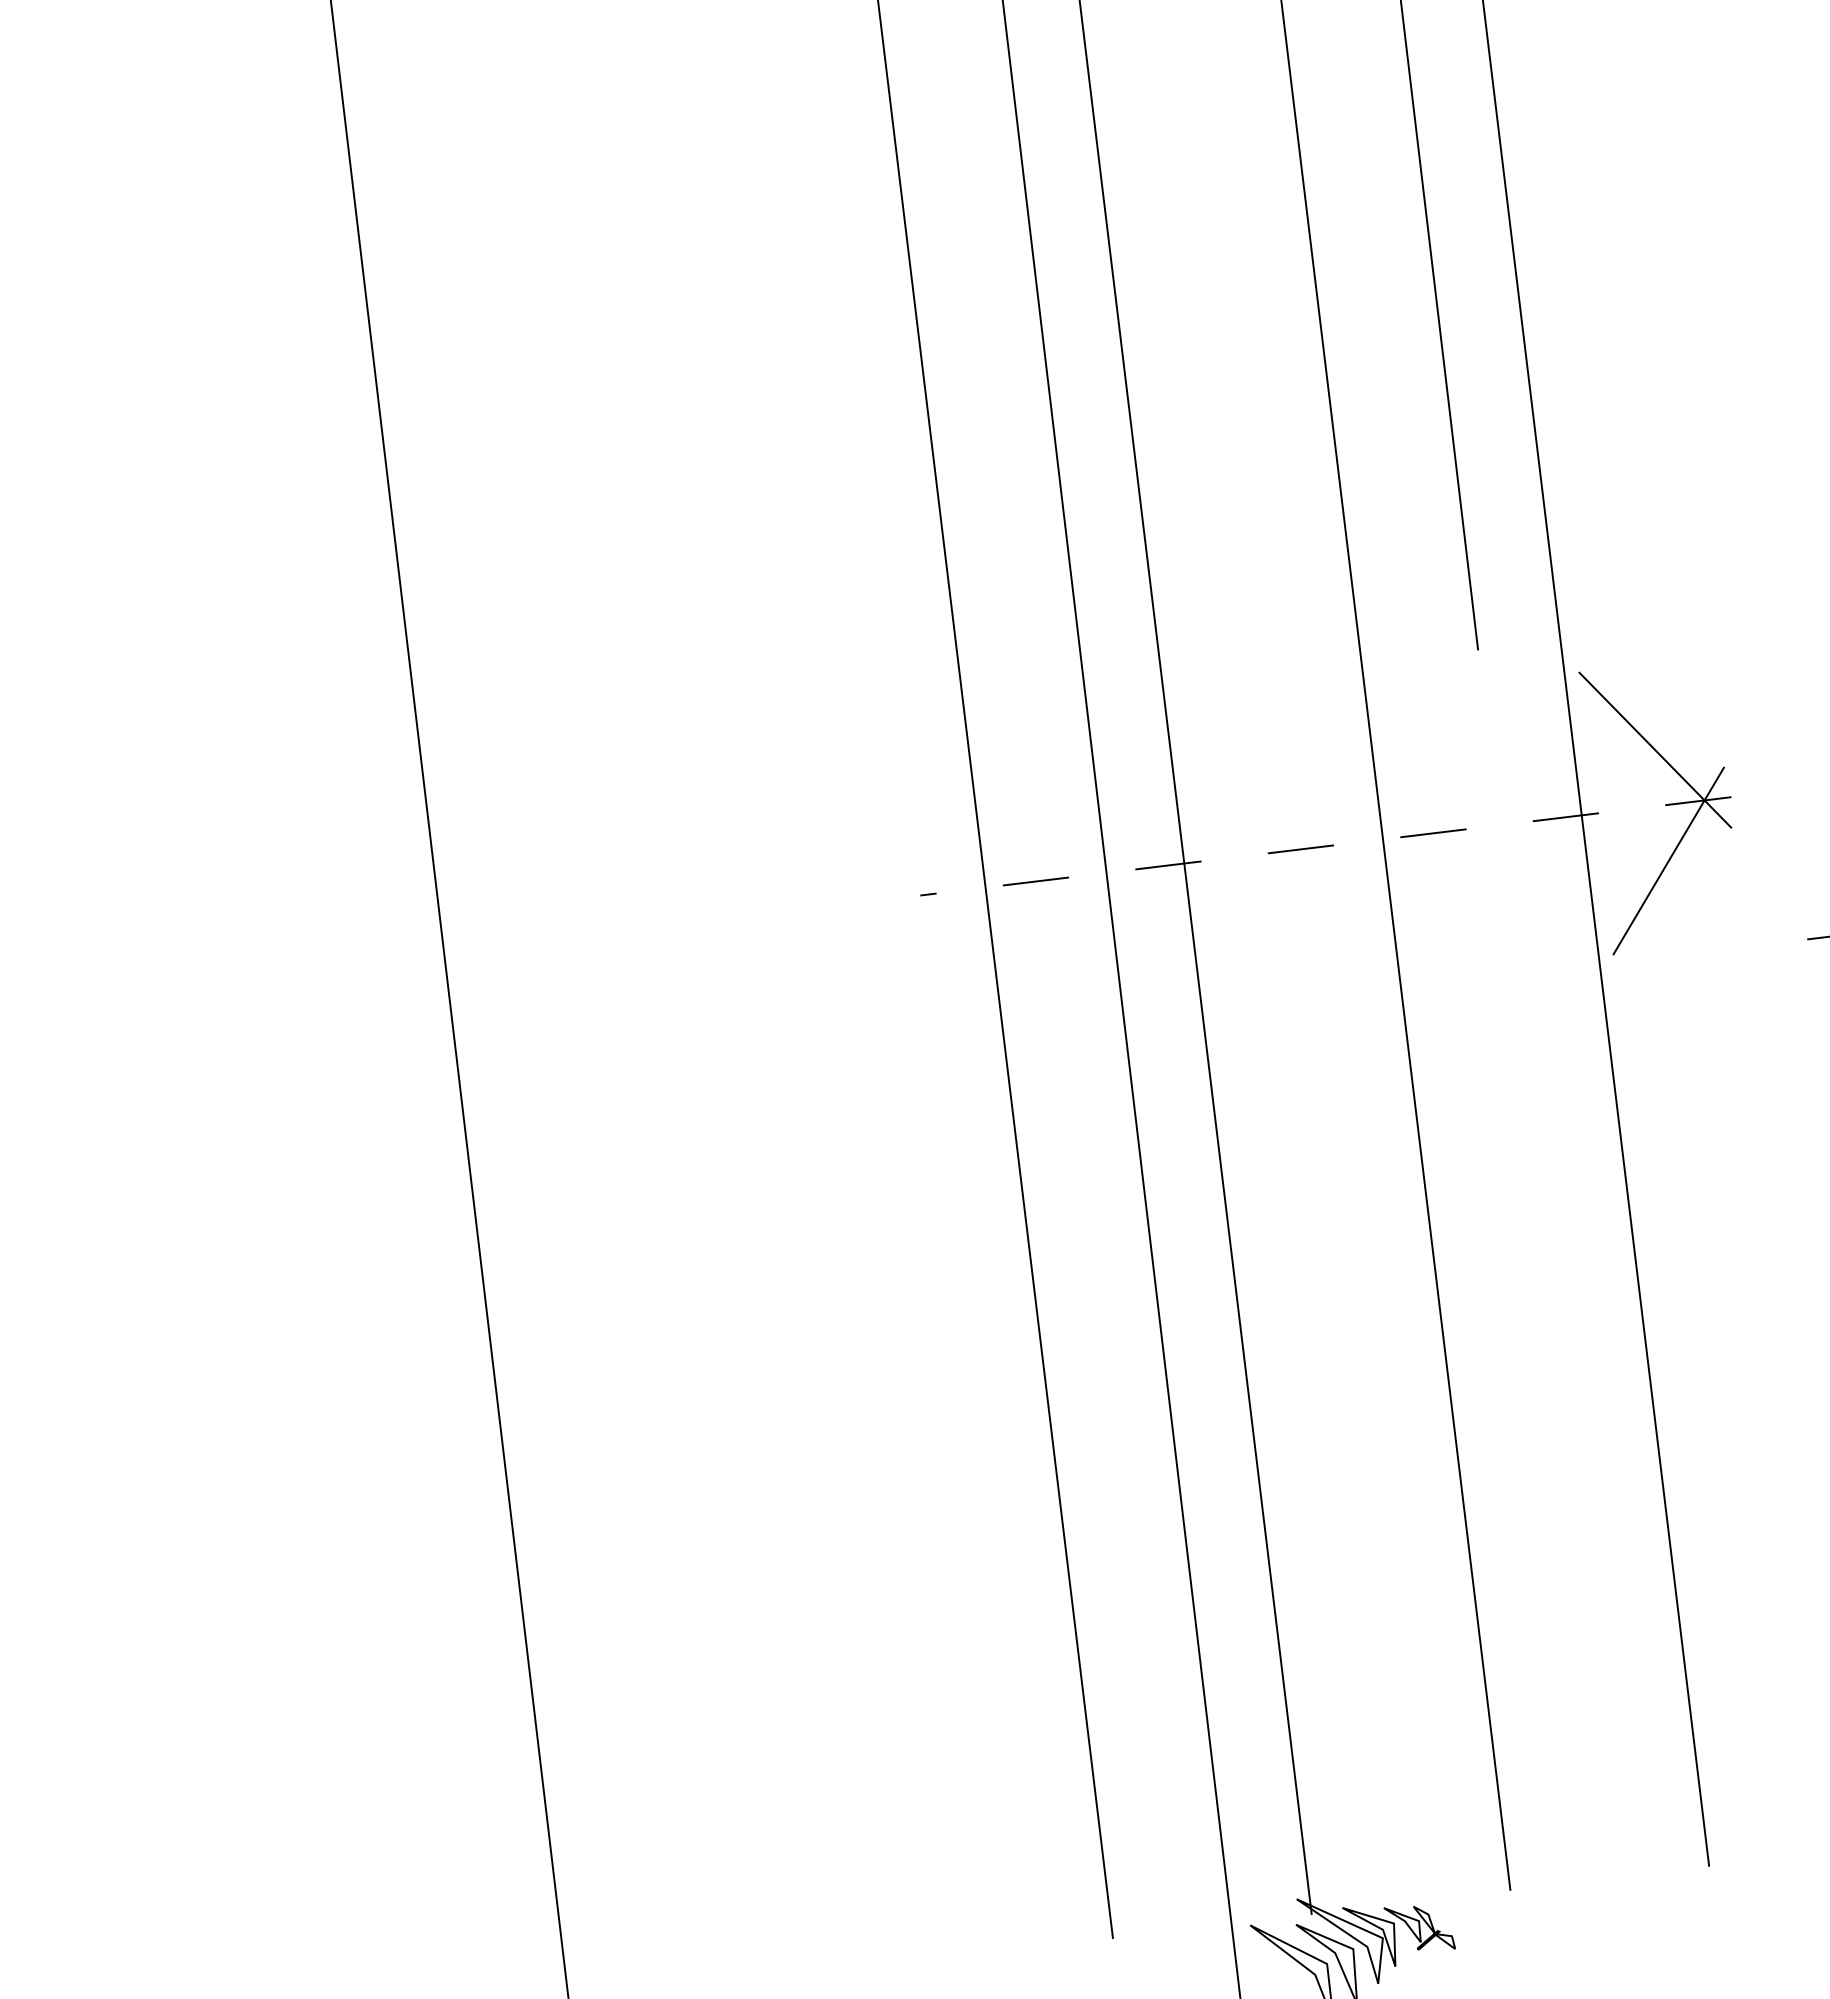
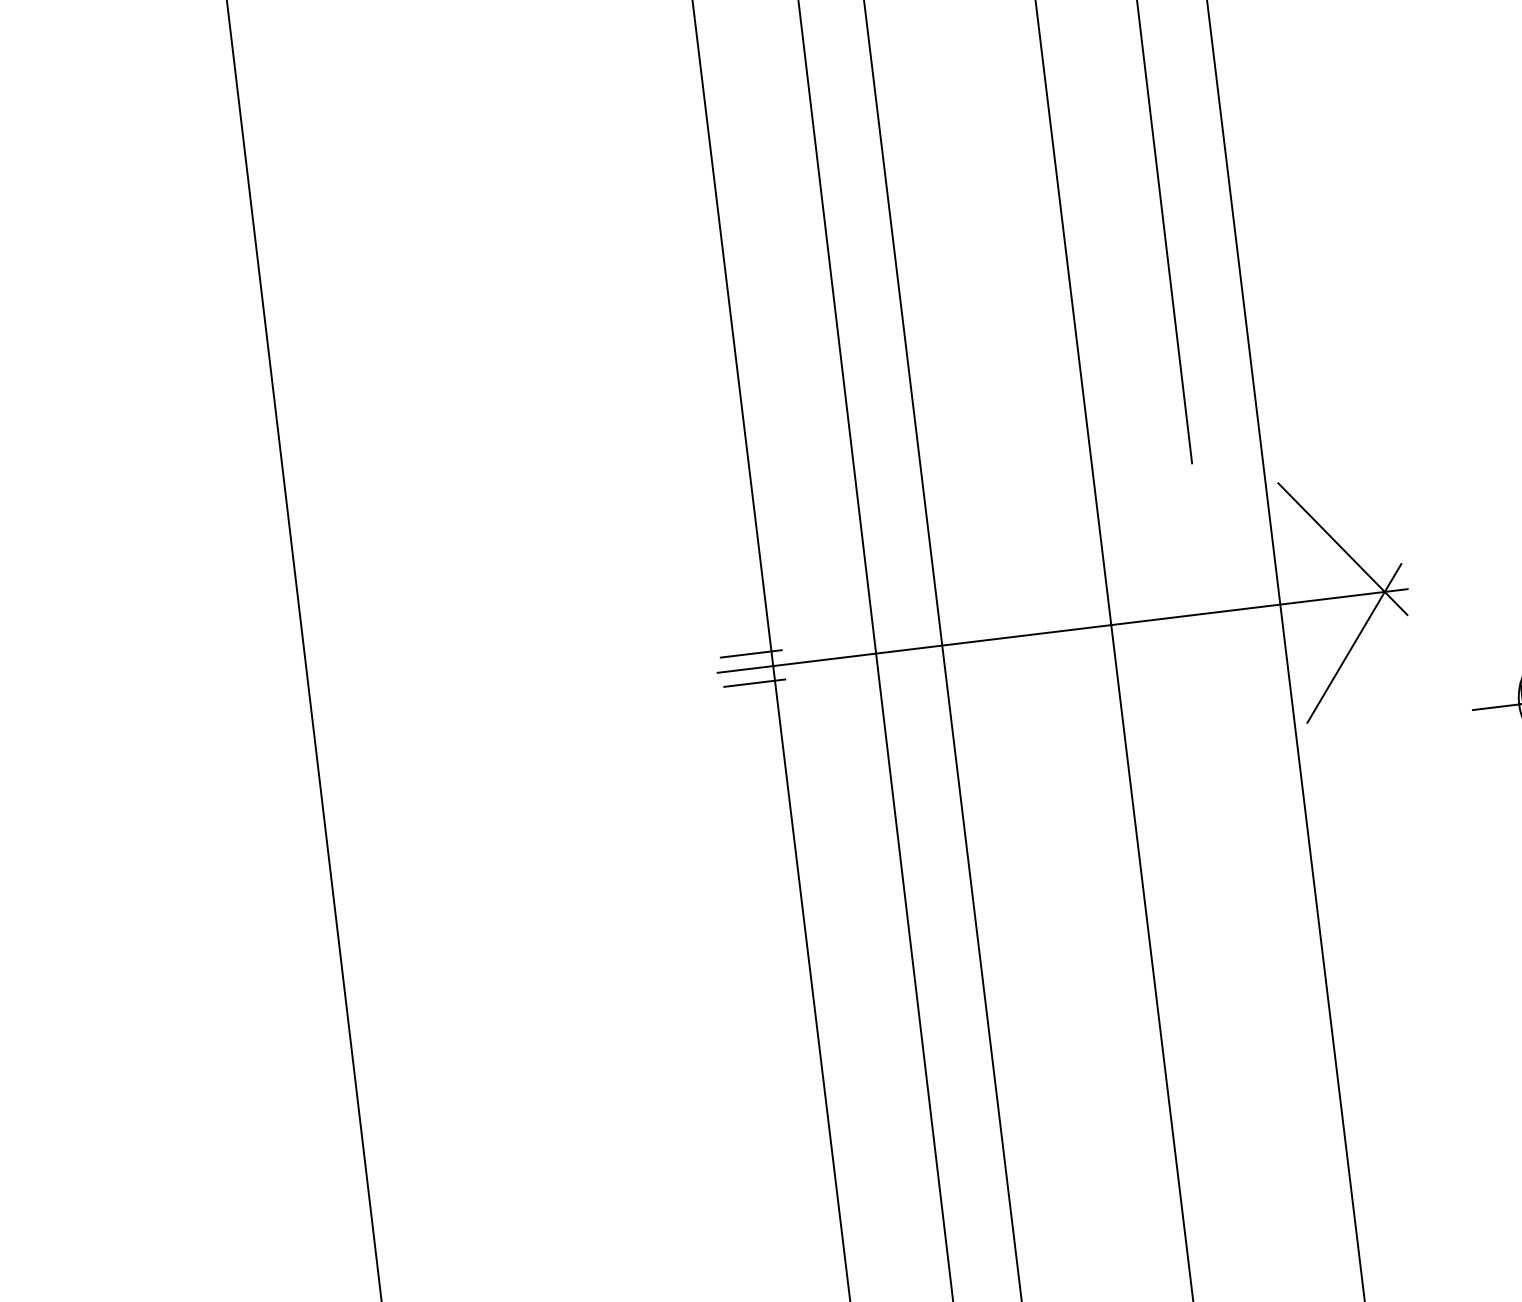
line: (1325, 846) -> (1062, 631), dashed -> solid
line: (959, 872) -> (751, 653), added
line: (963, 907) -> (754, 682), added

